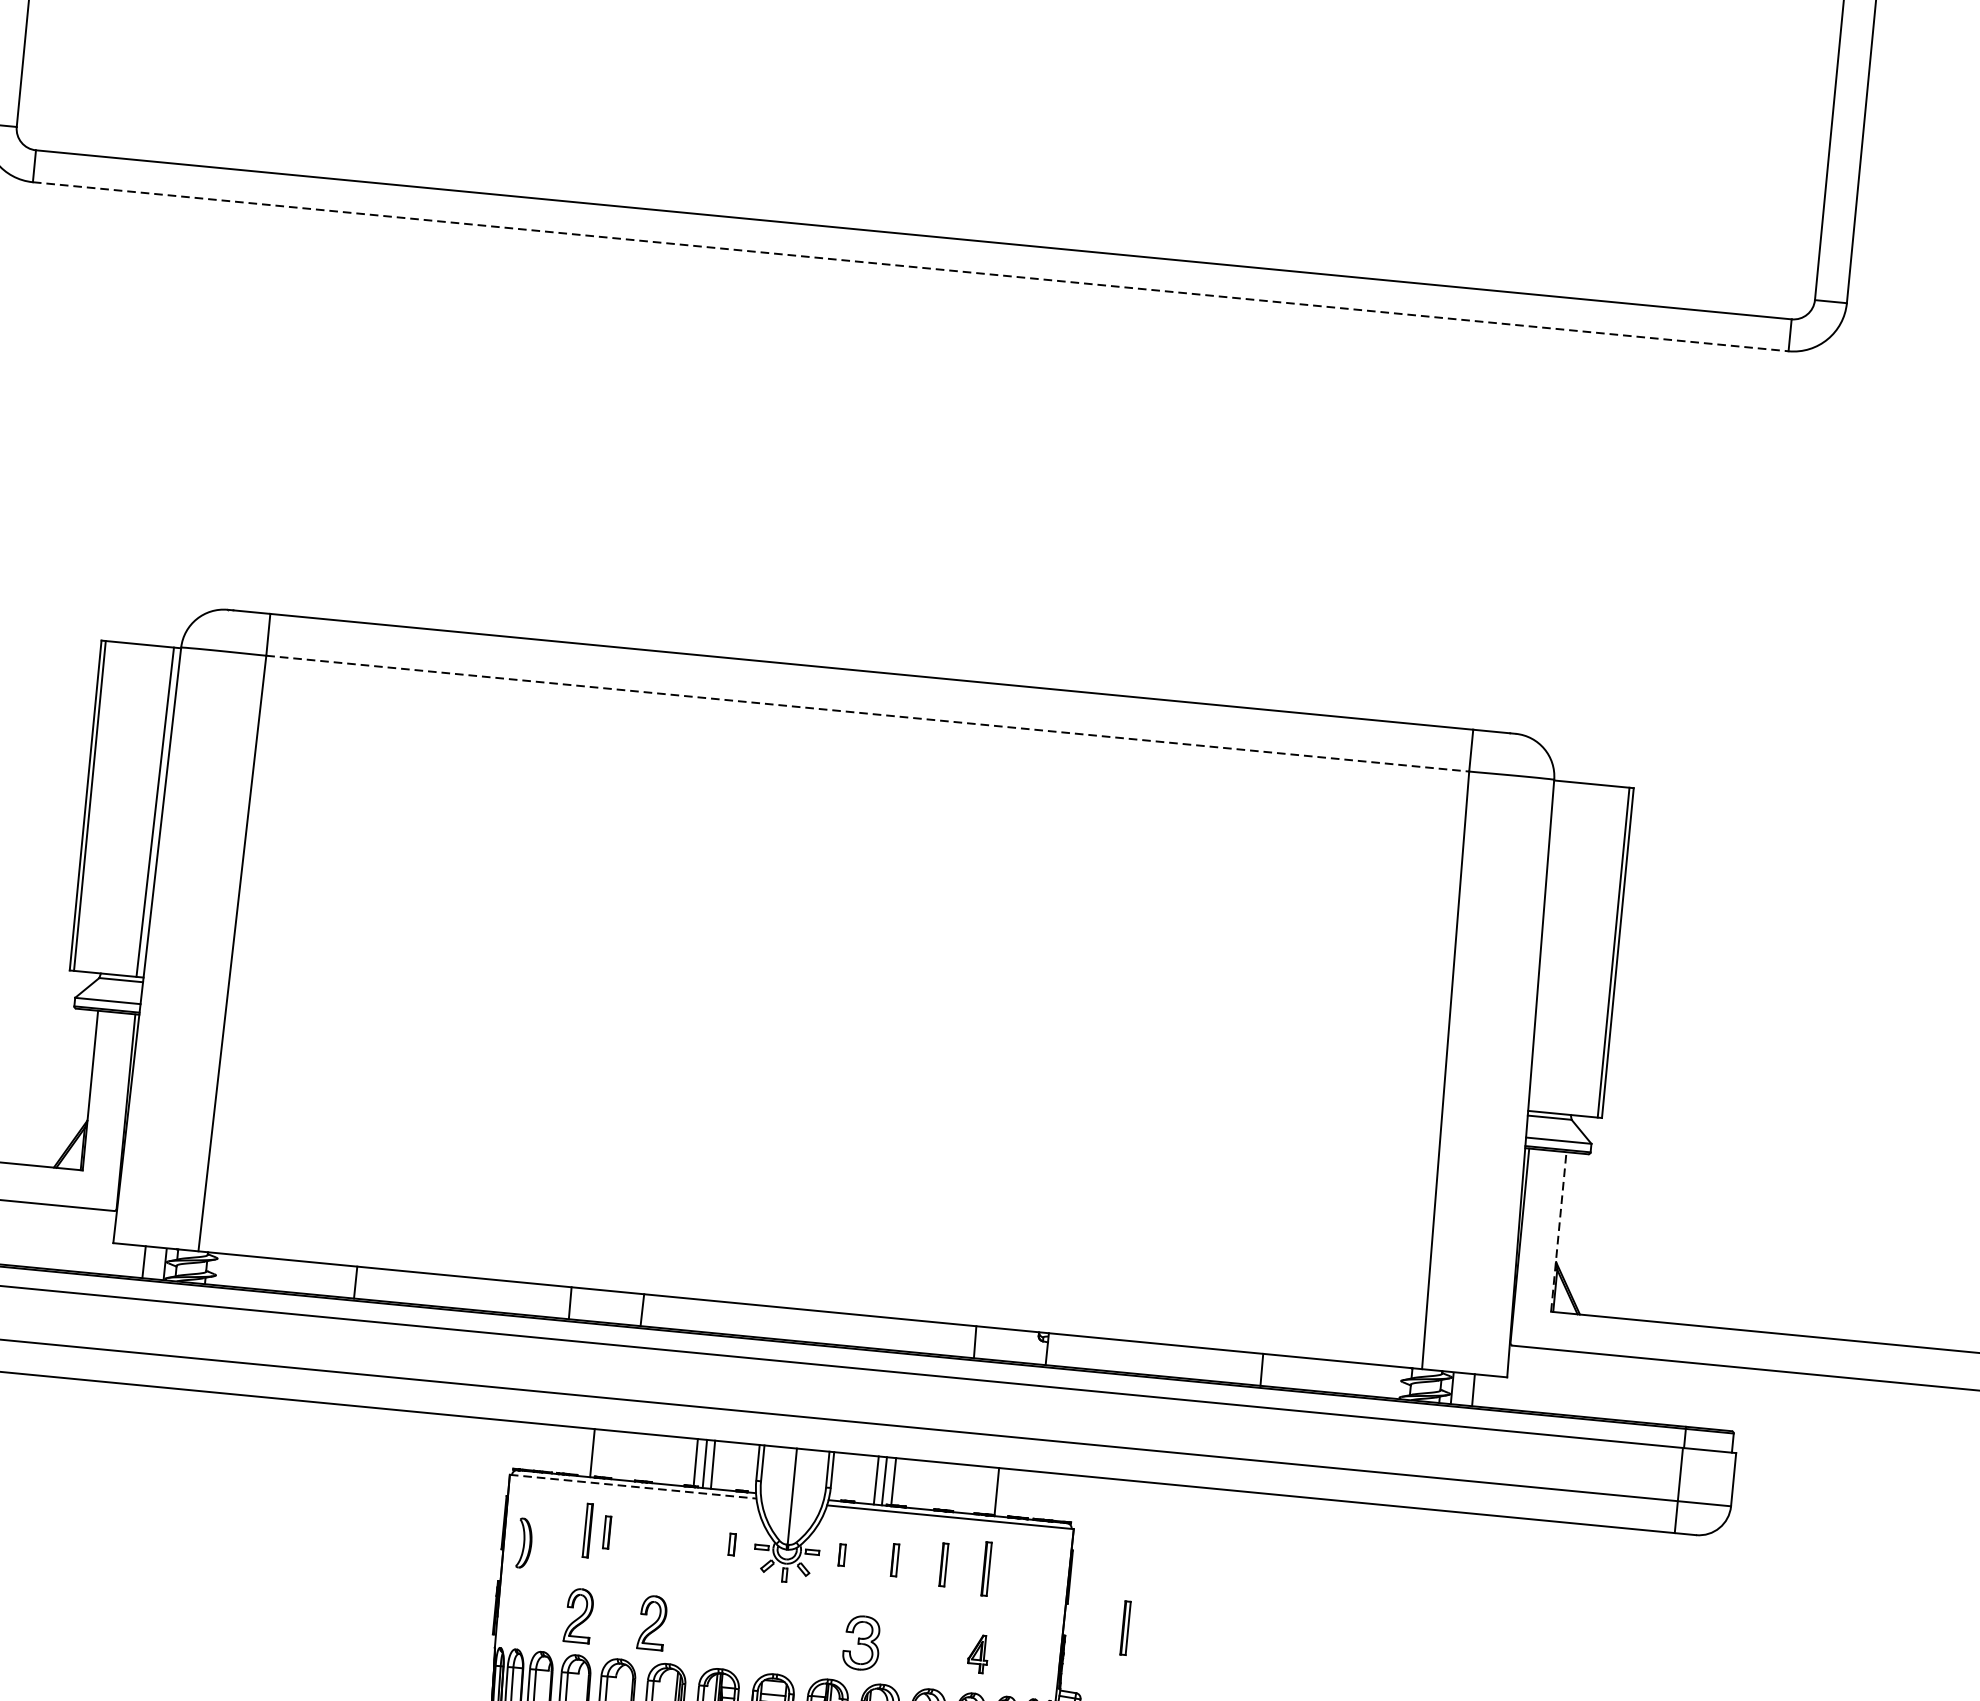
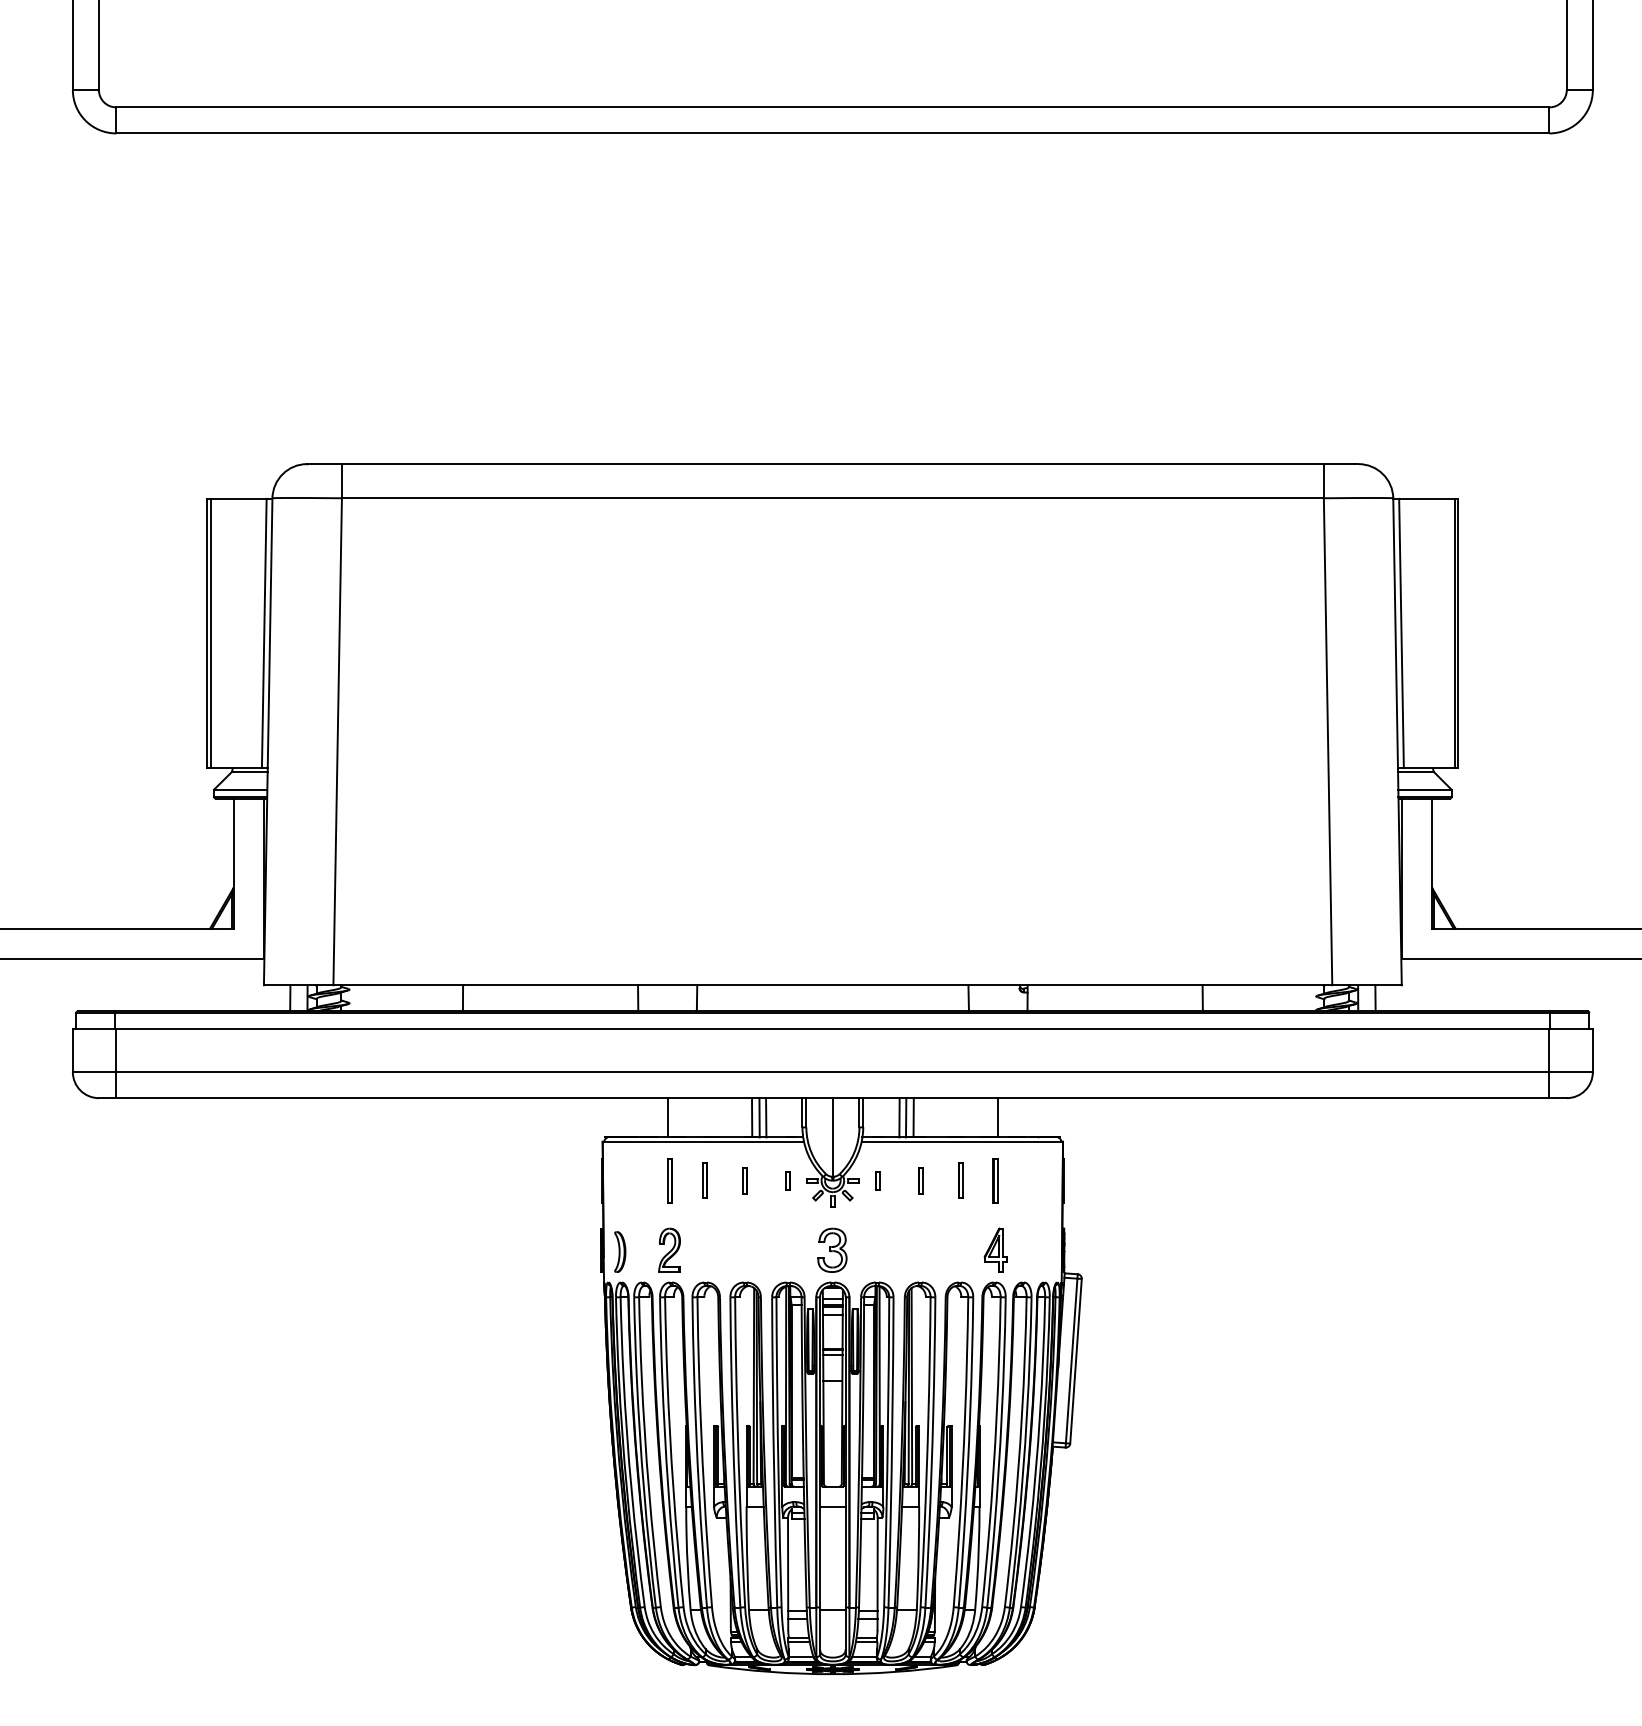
line: (910, 266) -> (832, 133), dashed -> solid
line: (867, 713) -> (832, 498), dashed -> solid
line: (1548, 946) -> (1401, 633), added
line: (1559, 1231) -> (1432, 863), dashed -> solid
line: (633, 1486) -> (703, 1141), dashed -> solid
part: (606, 1532) -> (744, 1180), moved
part: (629, 1534) -> (704, 1180), added
part: (525, 1542) -> (620, 1251), moved
part: (652, 1621) -> (729, 1249), removed
part: (1125, 1627) -> (1112, 1217), removed
part: (861, 1641) -> (832, 1249), moved
part: (978, 1653) -> (995, 1249), size x1.43

